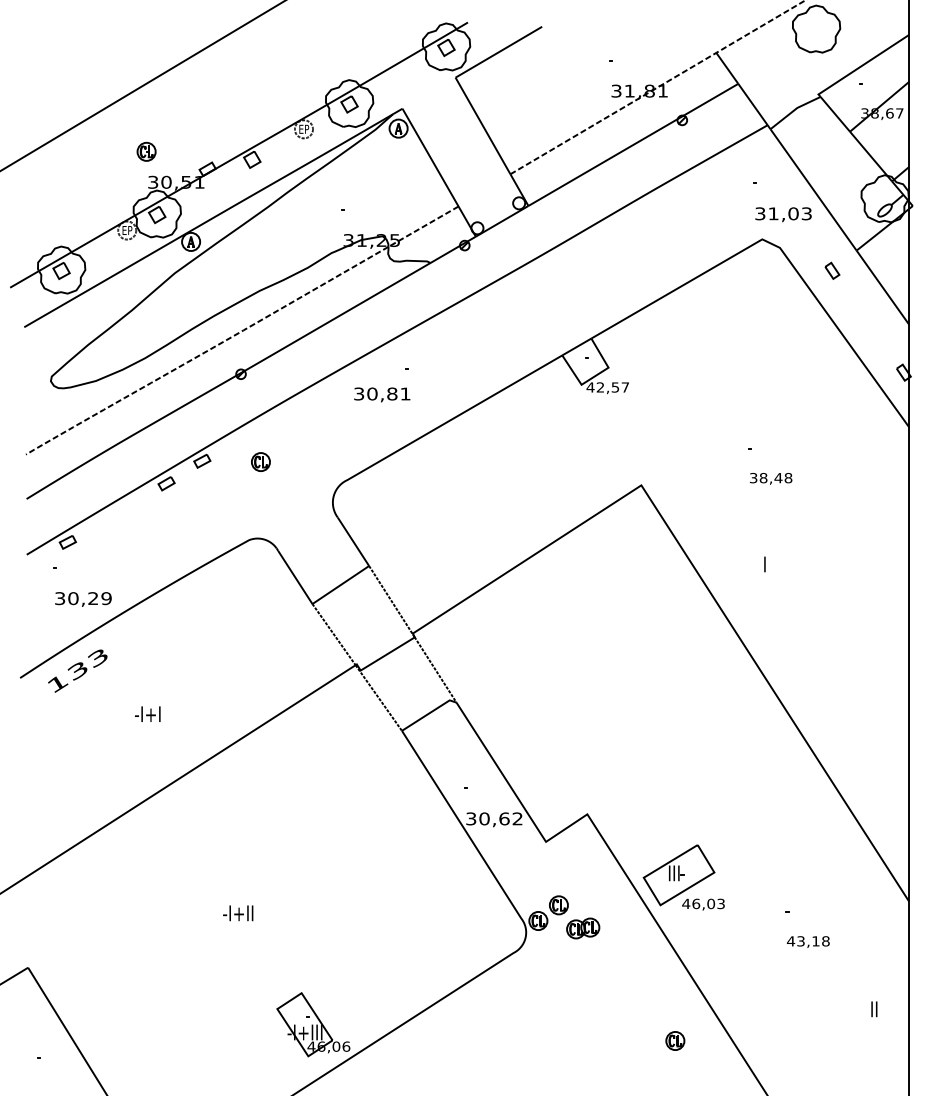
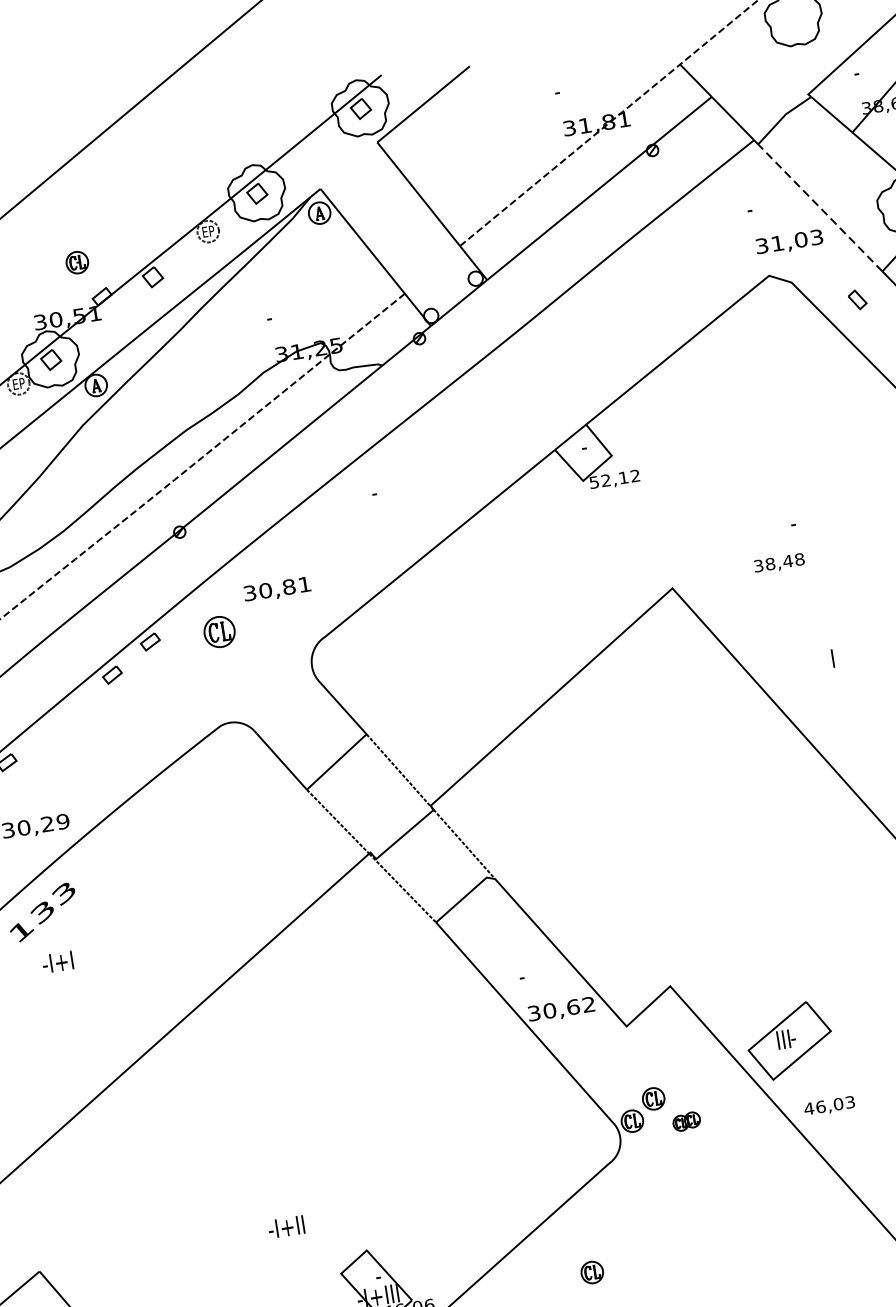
part: (146, 151) -> (77, 262), moved
line: (813, 189) -> (820, 207), solid -> dashed
text: (607, 387) -> (614, 479), 42,57 -> 52,12
text: (382, 394) -> (277, 589), moved
part: (260, 461) -> (219, 631), size x1.4
text: (771, 478) -> (779, 563), moved
text: (147, 713) -> (57, 961), moved
text: (703, 904) -> (829, 1106), moved
text: (238, 913) -> (286, 1227), moved
part: (583, 928) -> (687, 1121), size x0.7
part: (675, 1040) -> (592, 1271), moved

